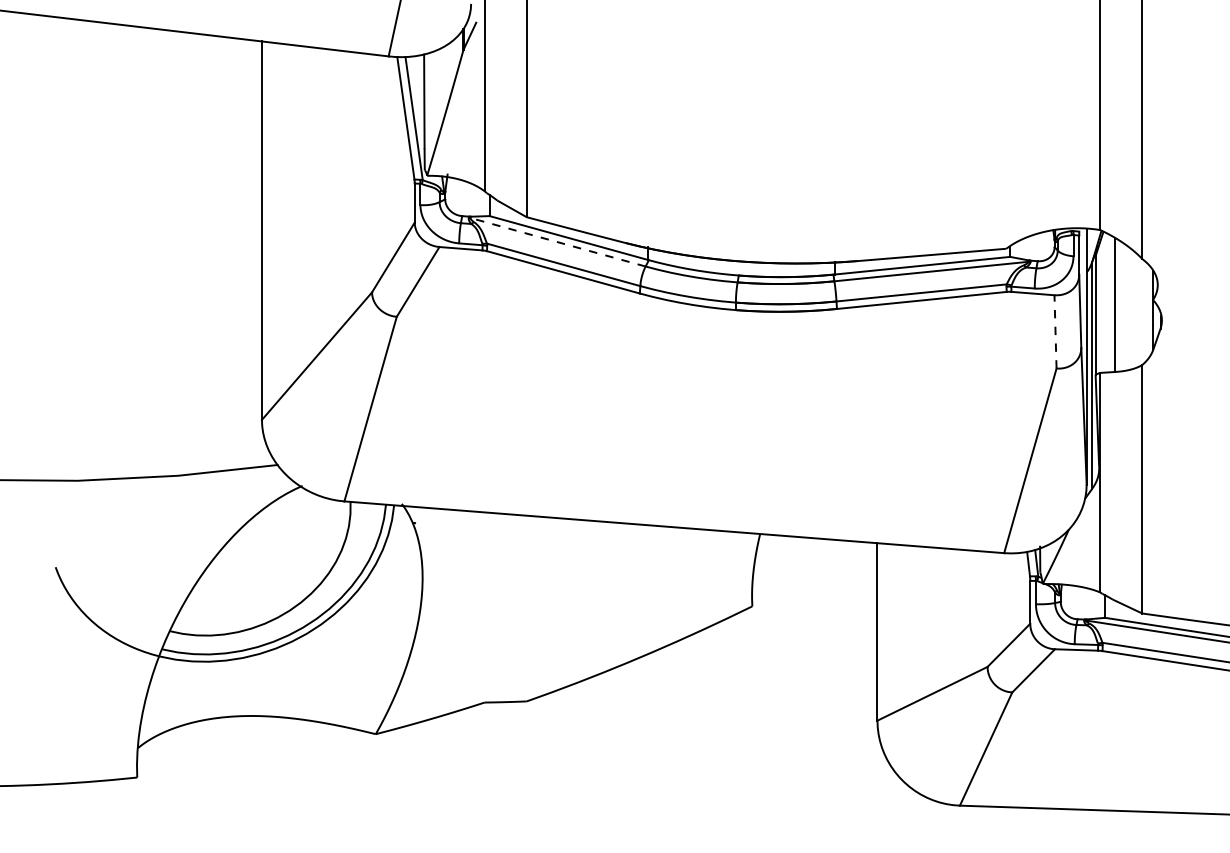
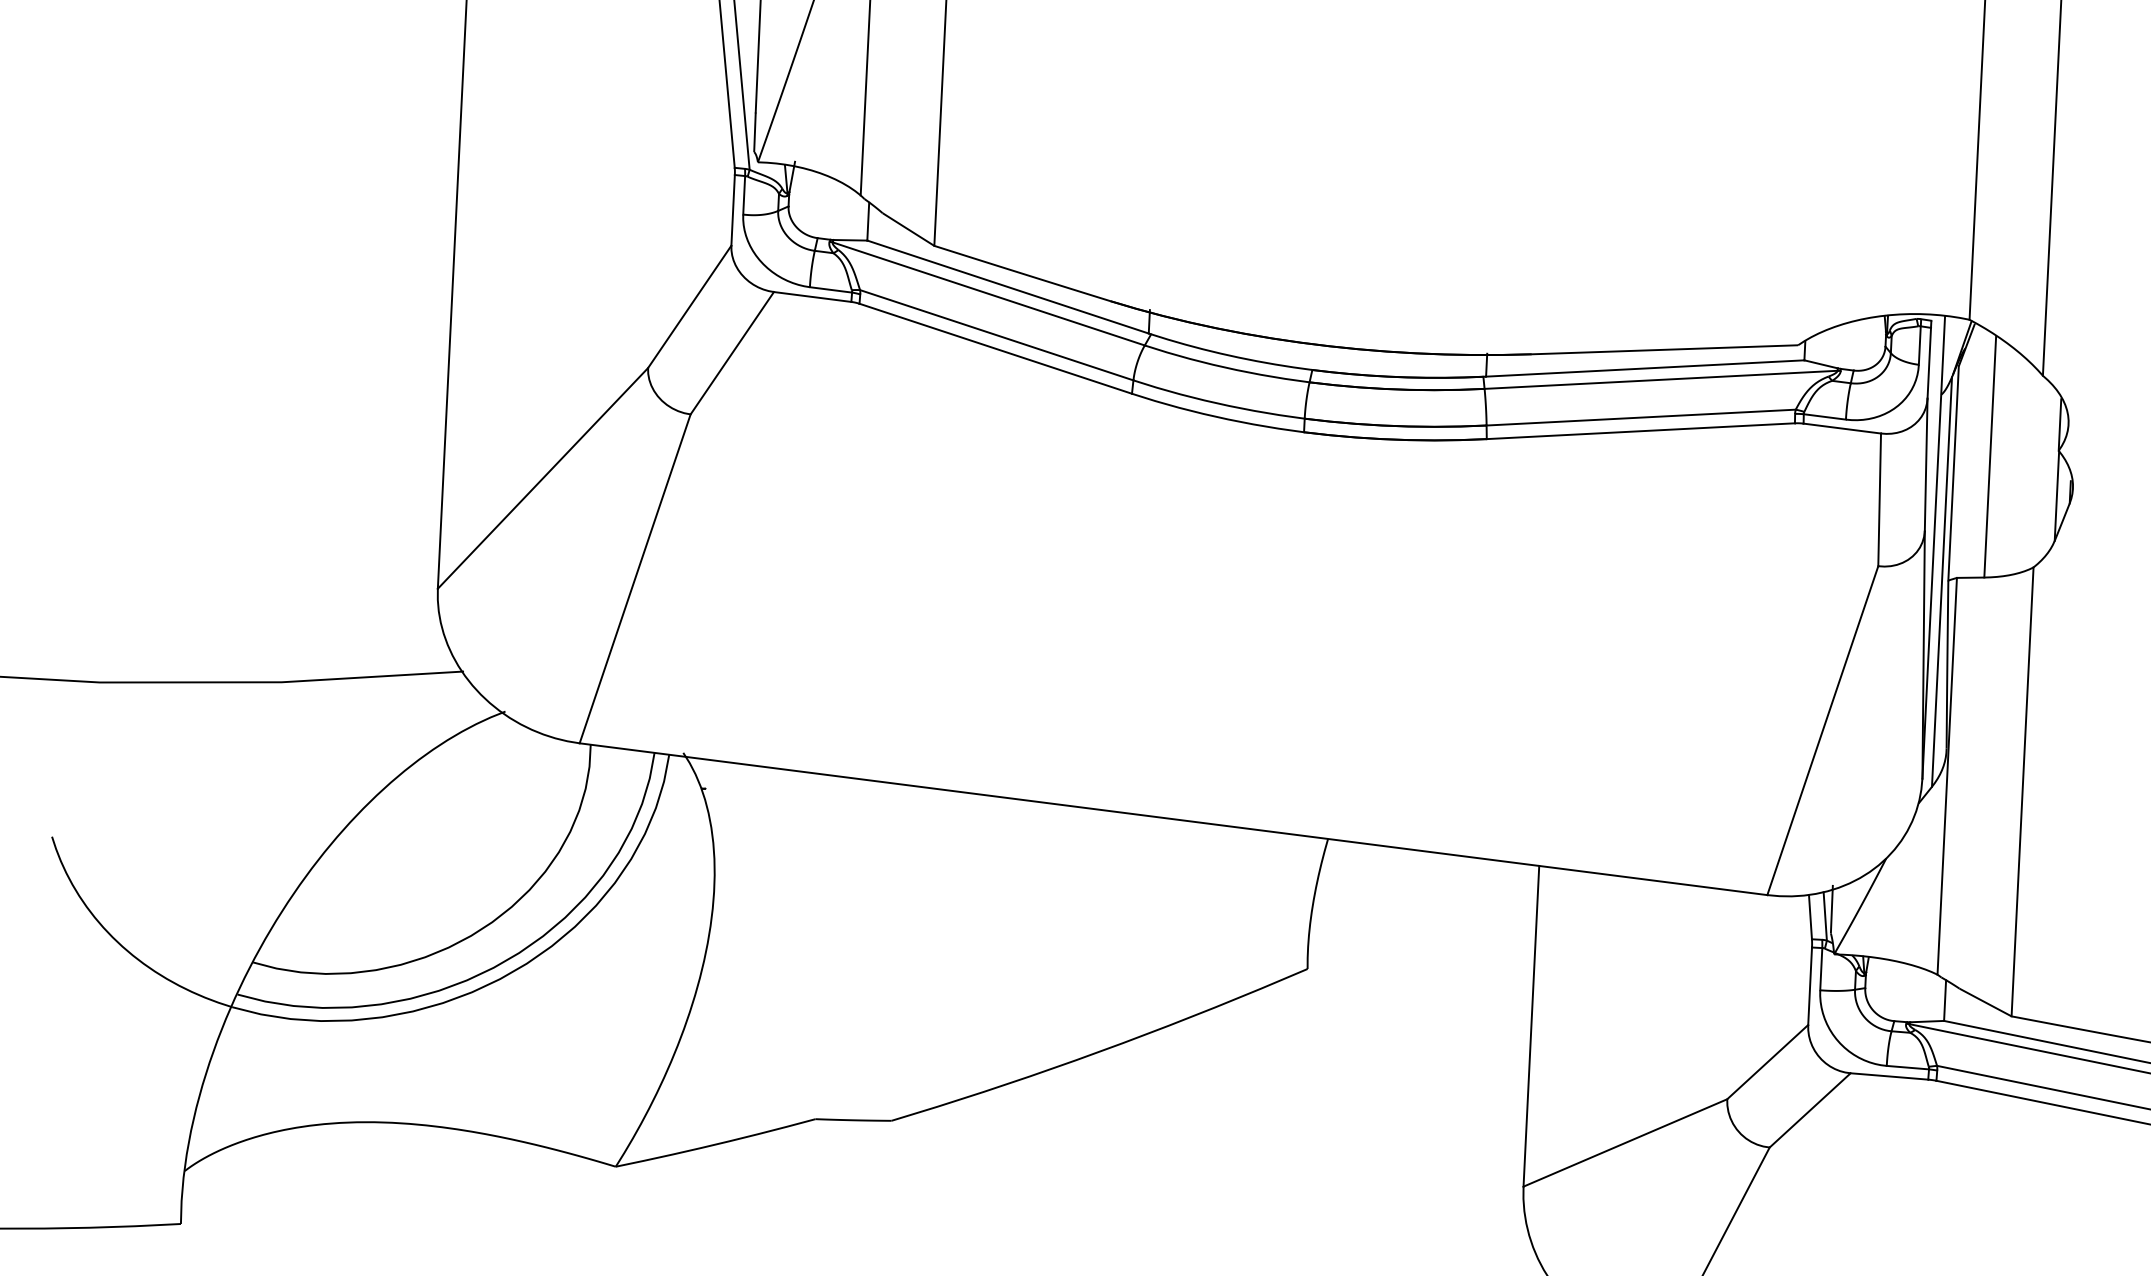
line: (558, 242) -> (989, 294), dashed -> solid
line: (1055, 331) -> (1879, 499), dashed -> solid

